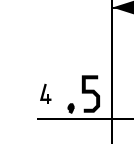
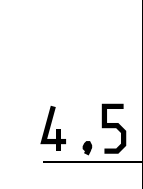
part: (45, 93) -> (53, 128), size x1.67

